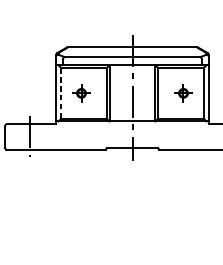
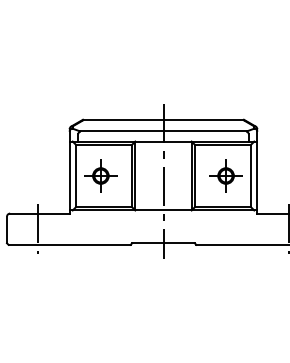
part: (81, 92) -> (100, 175), size x1.43
part: (183, 92) -> (225, 175), size x1.43
line: (60, 93) -> (75, 176), dashed -> solid

